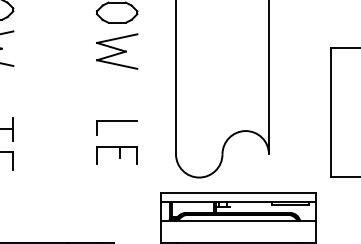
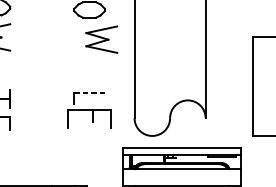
part: (117, 51) -> (102, 39), moved
line: (116, 120) -> (89, 92), solid -> dashed
part: (116, 155) -> (89, 119), size x1.4

